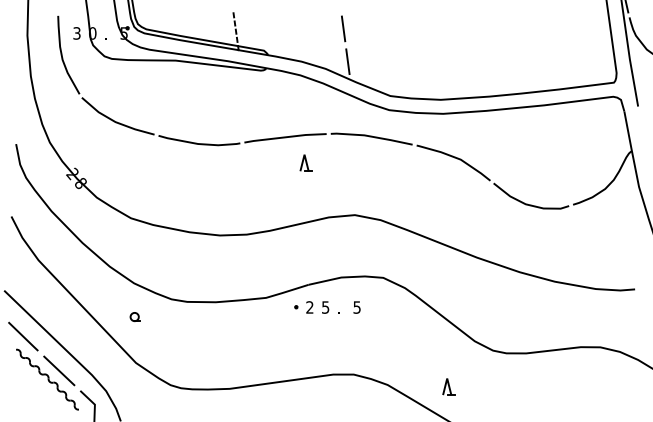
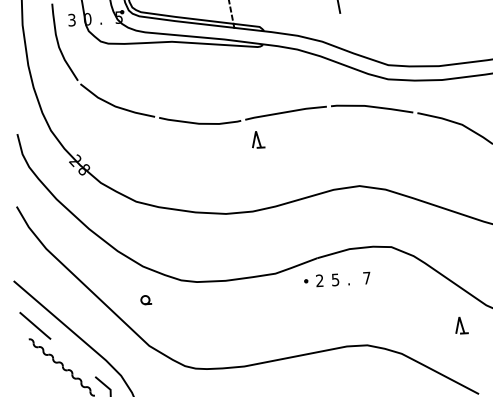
line: (347, 61) -> (343, 33), removed
part: (305, 162) -> (257, 139), moved
text: (356, 307) -> (366, 278), 5 -> 7
line: (59, 370) -> (73, 357), removed
part: (448, 386) -> (461, 324), moved

